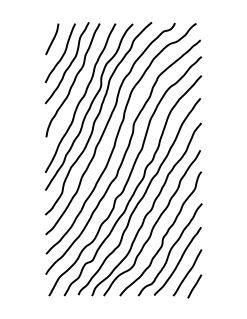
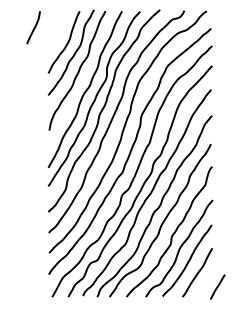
curve: (52, 39) -> (33, 27), moved
line: (194, 286) -> (217, 287), moved

